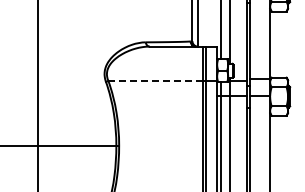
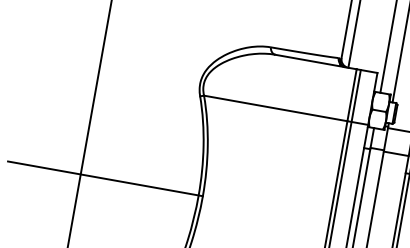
line: (155, 81) -> (274, 109), dashed -> solid

